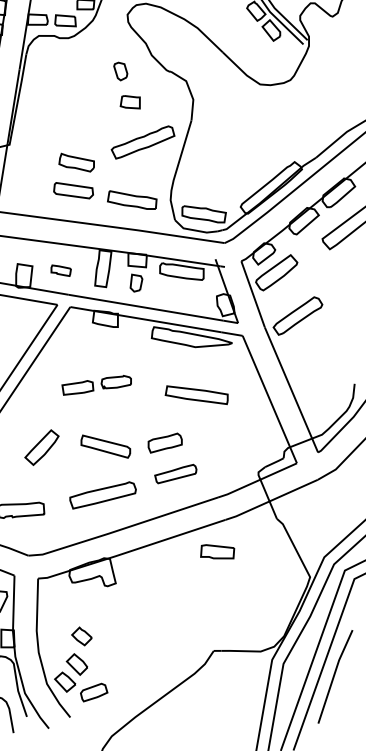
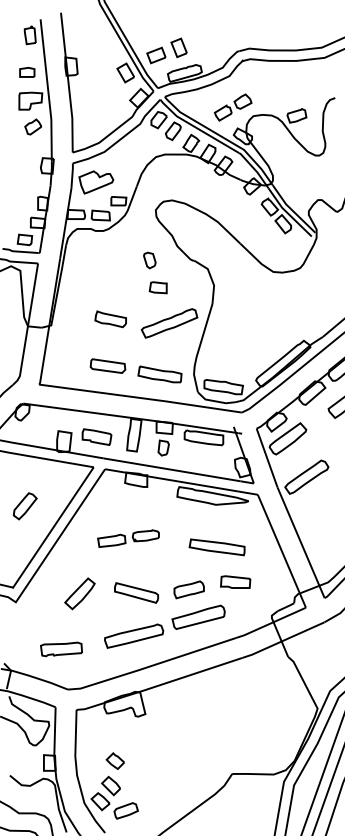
part: (76, 162) -> (110, 319), moved
part: (60, 270) -> (96, 436), size x1.67
part: (175, 473) -> (198, 616), size x1.43
part: (217, 551) -> (235, 581), moved

